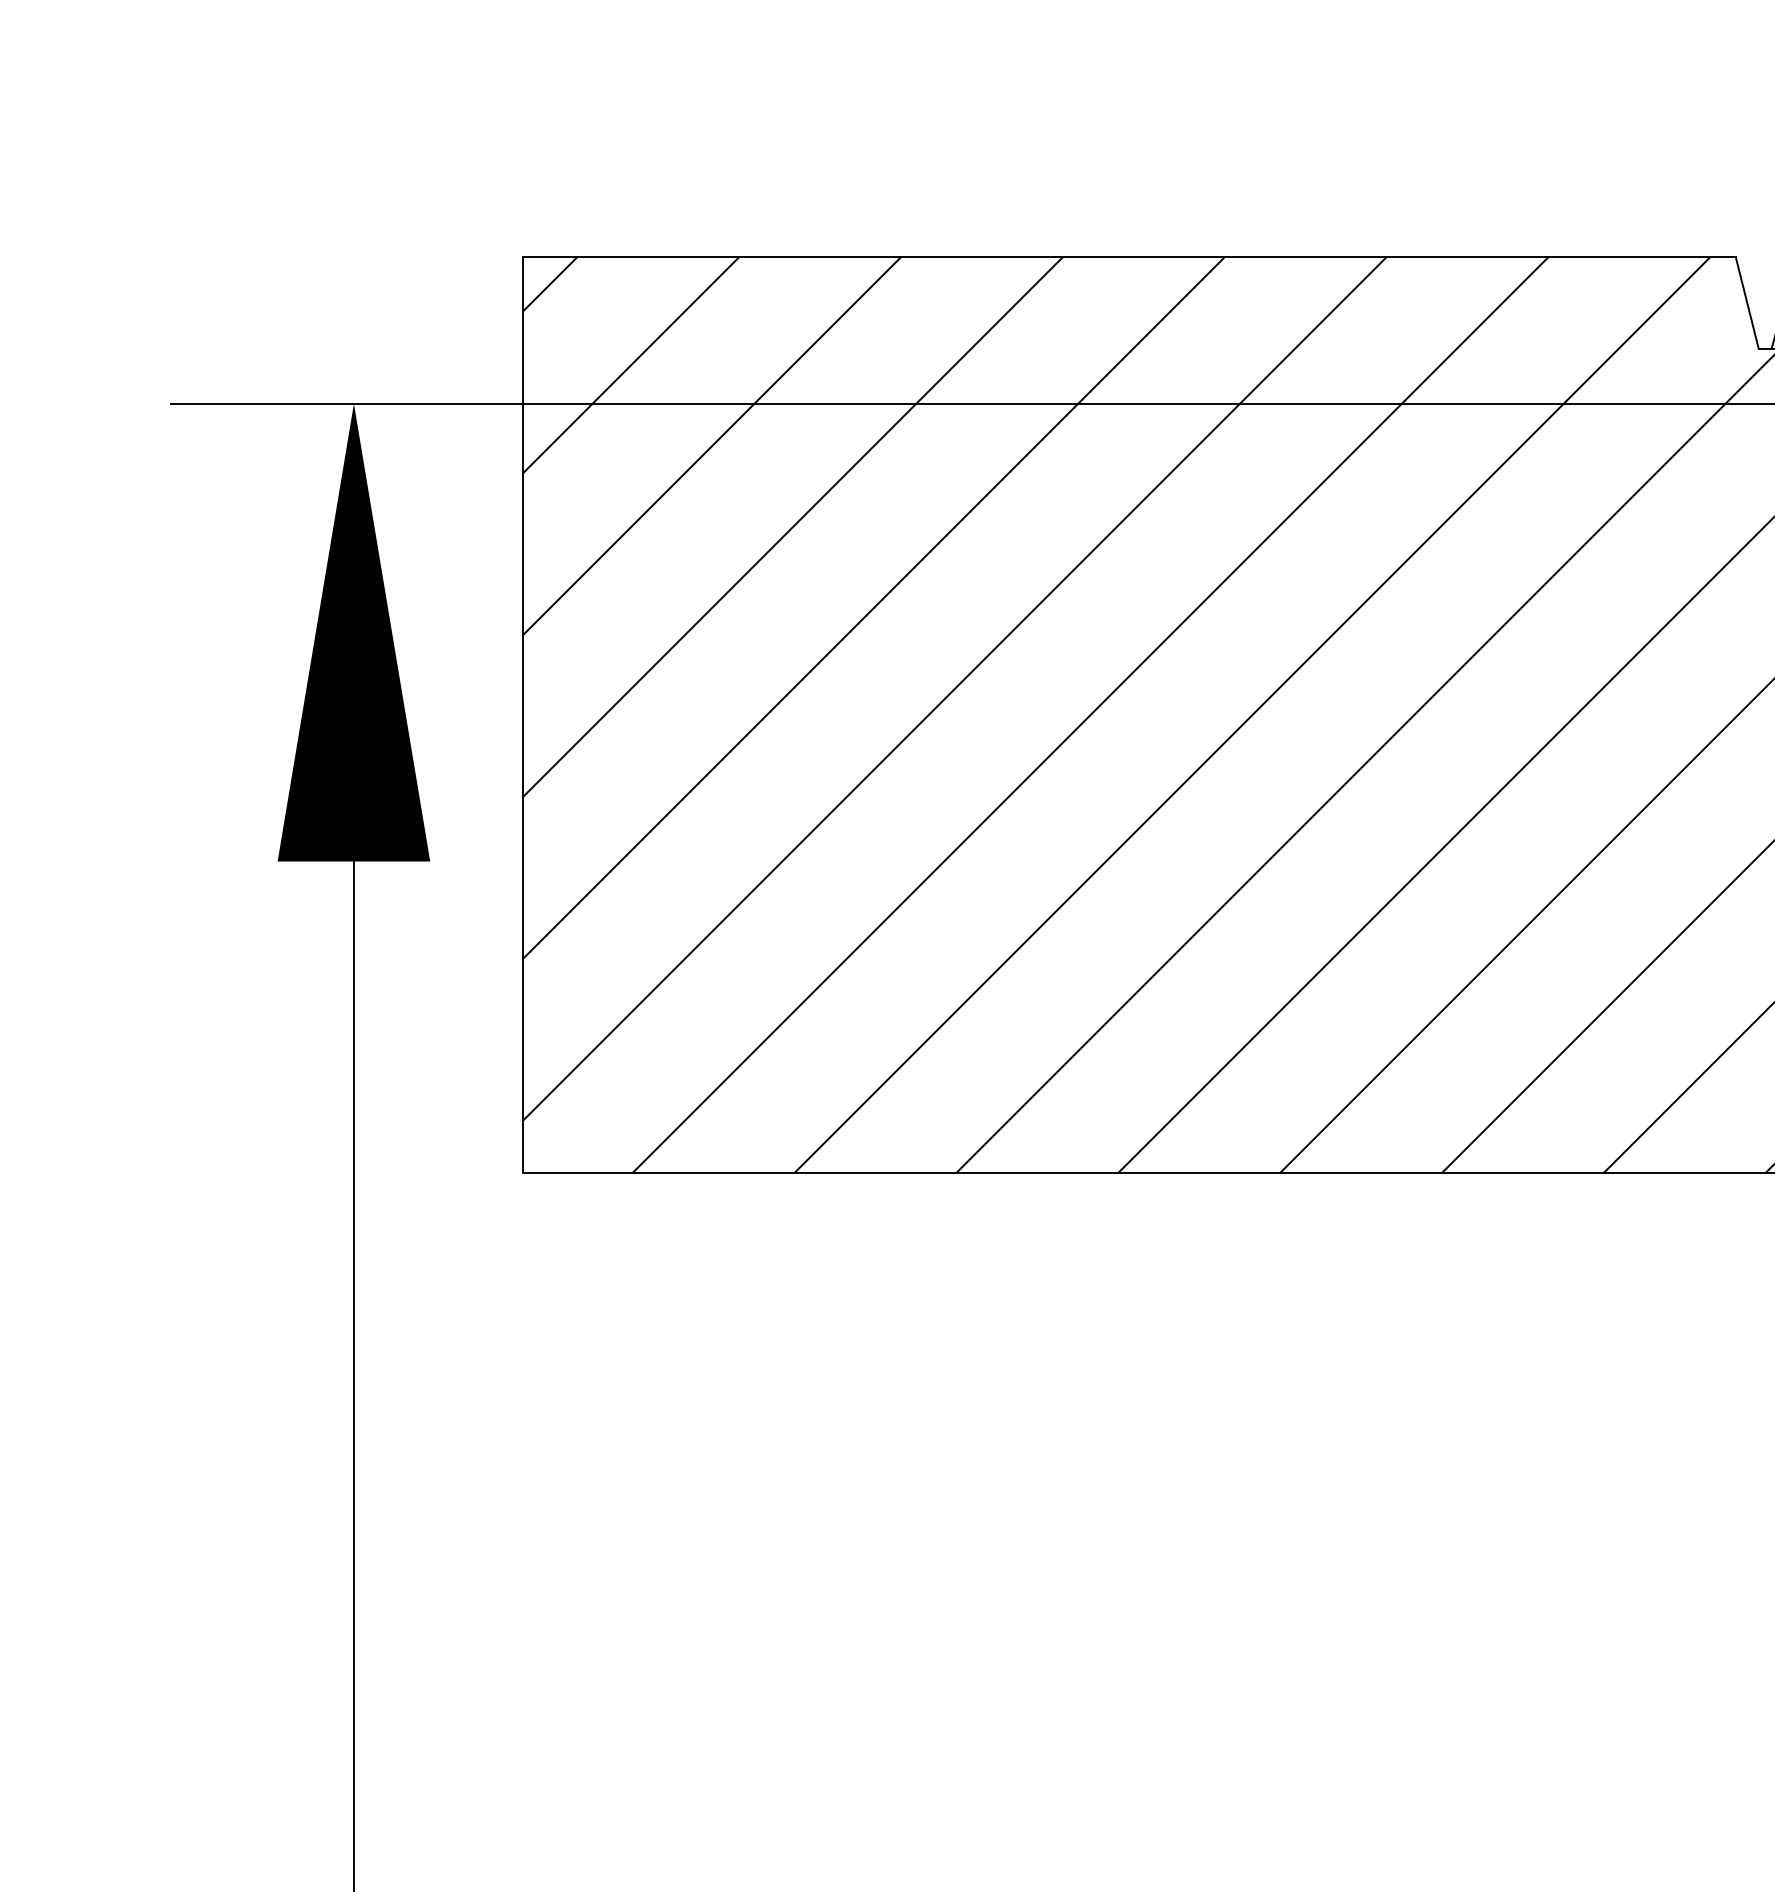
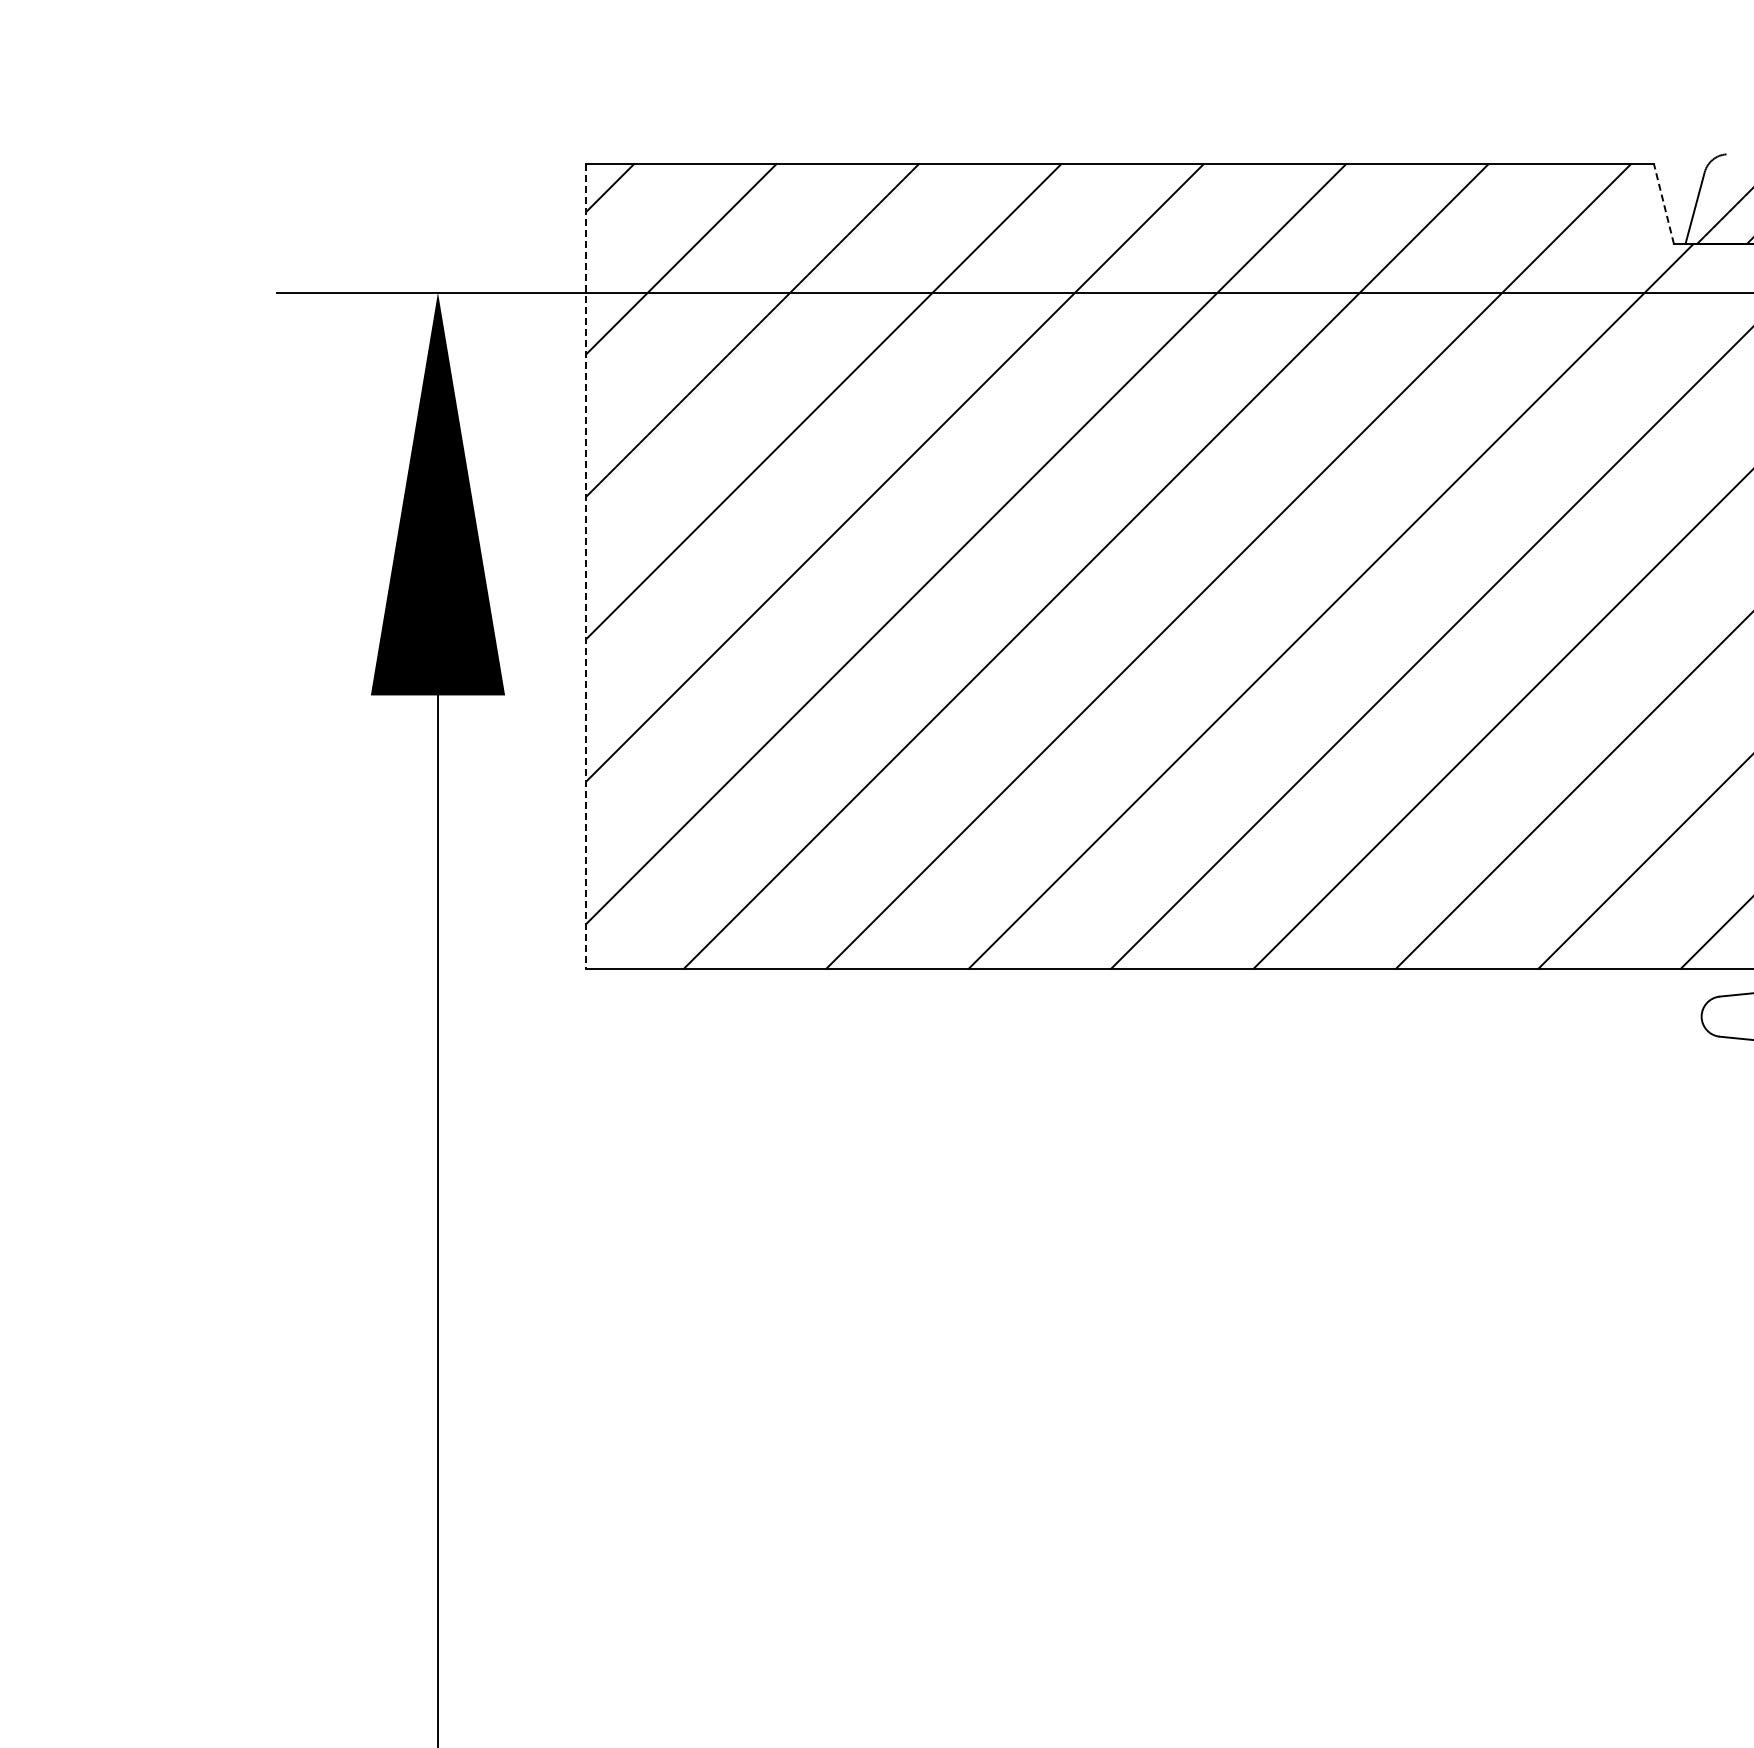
line: (1746, 302) -> (1663, 203), solid -> dashed
line: (522, 714) -> (586, 566), solid -> dashed

